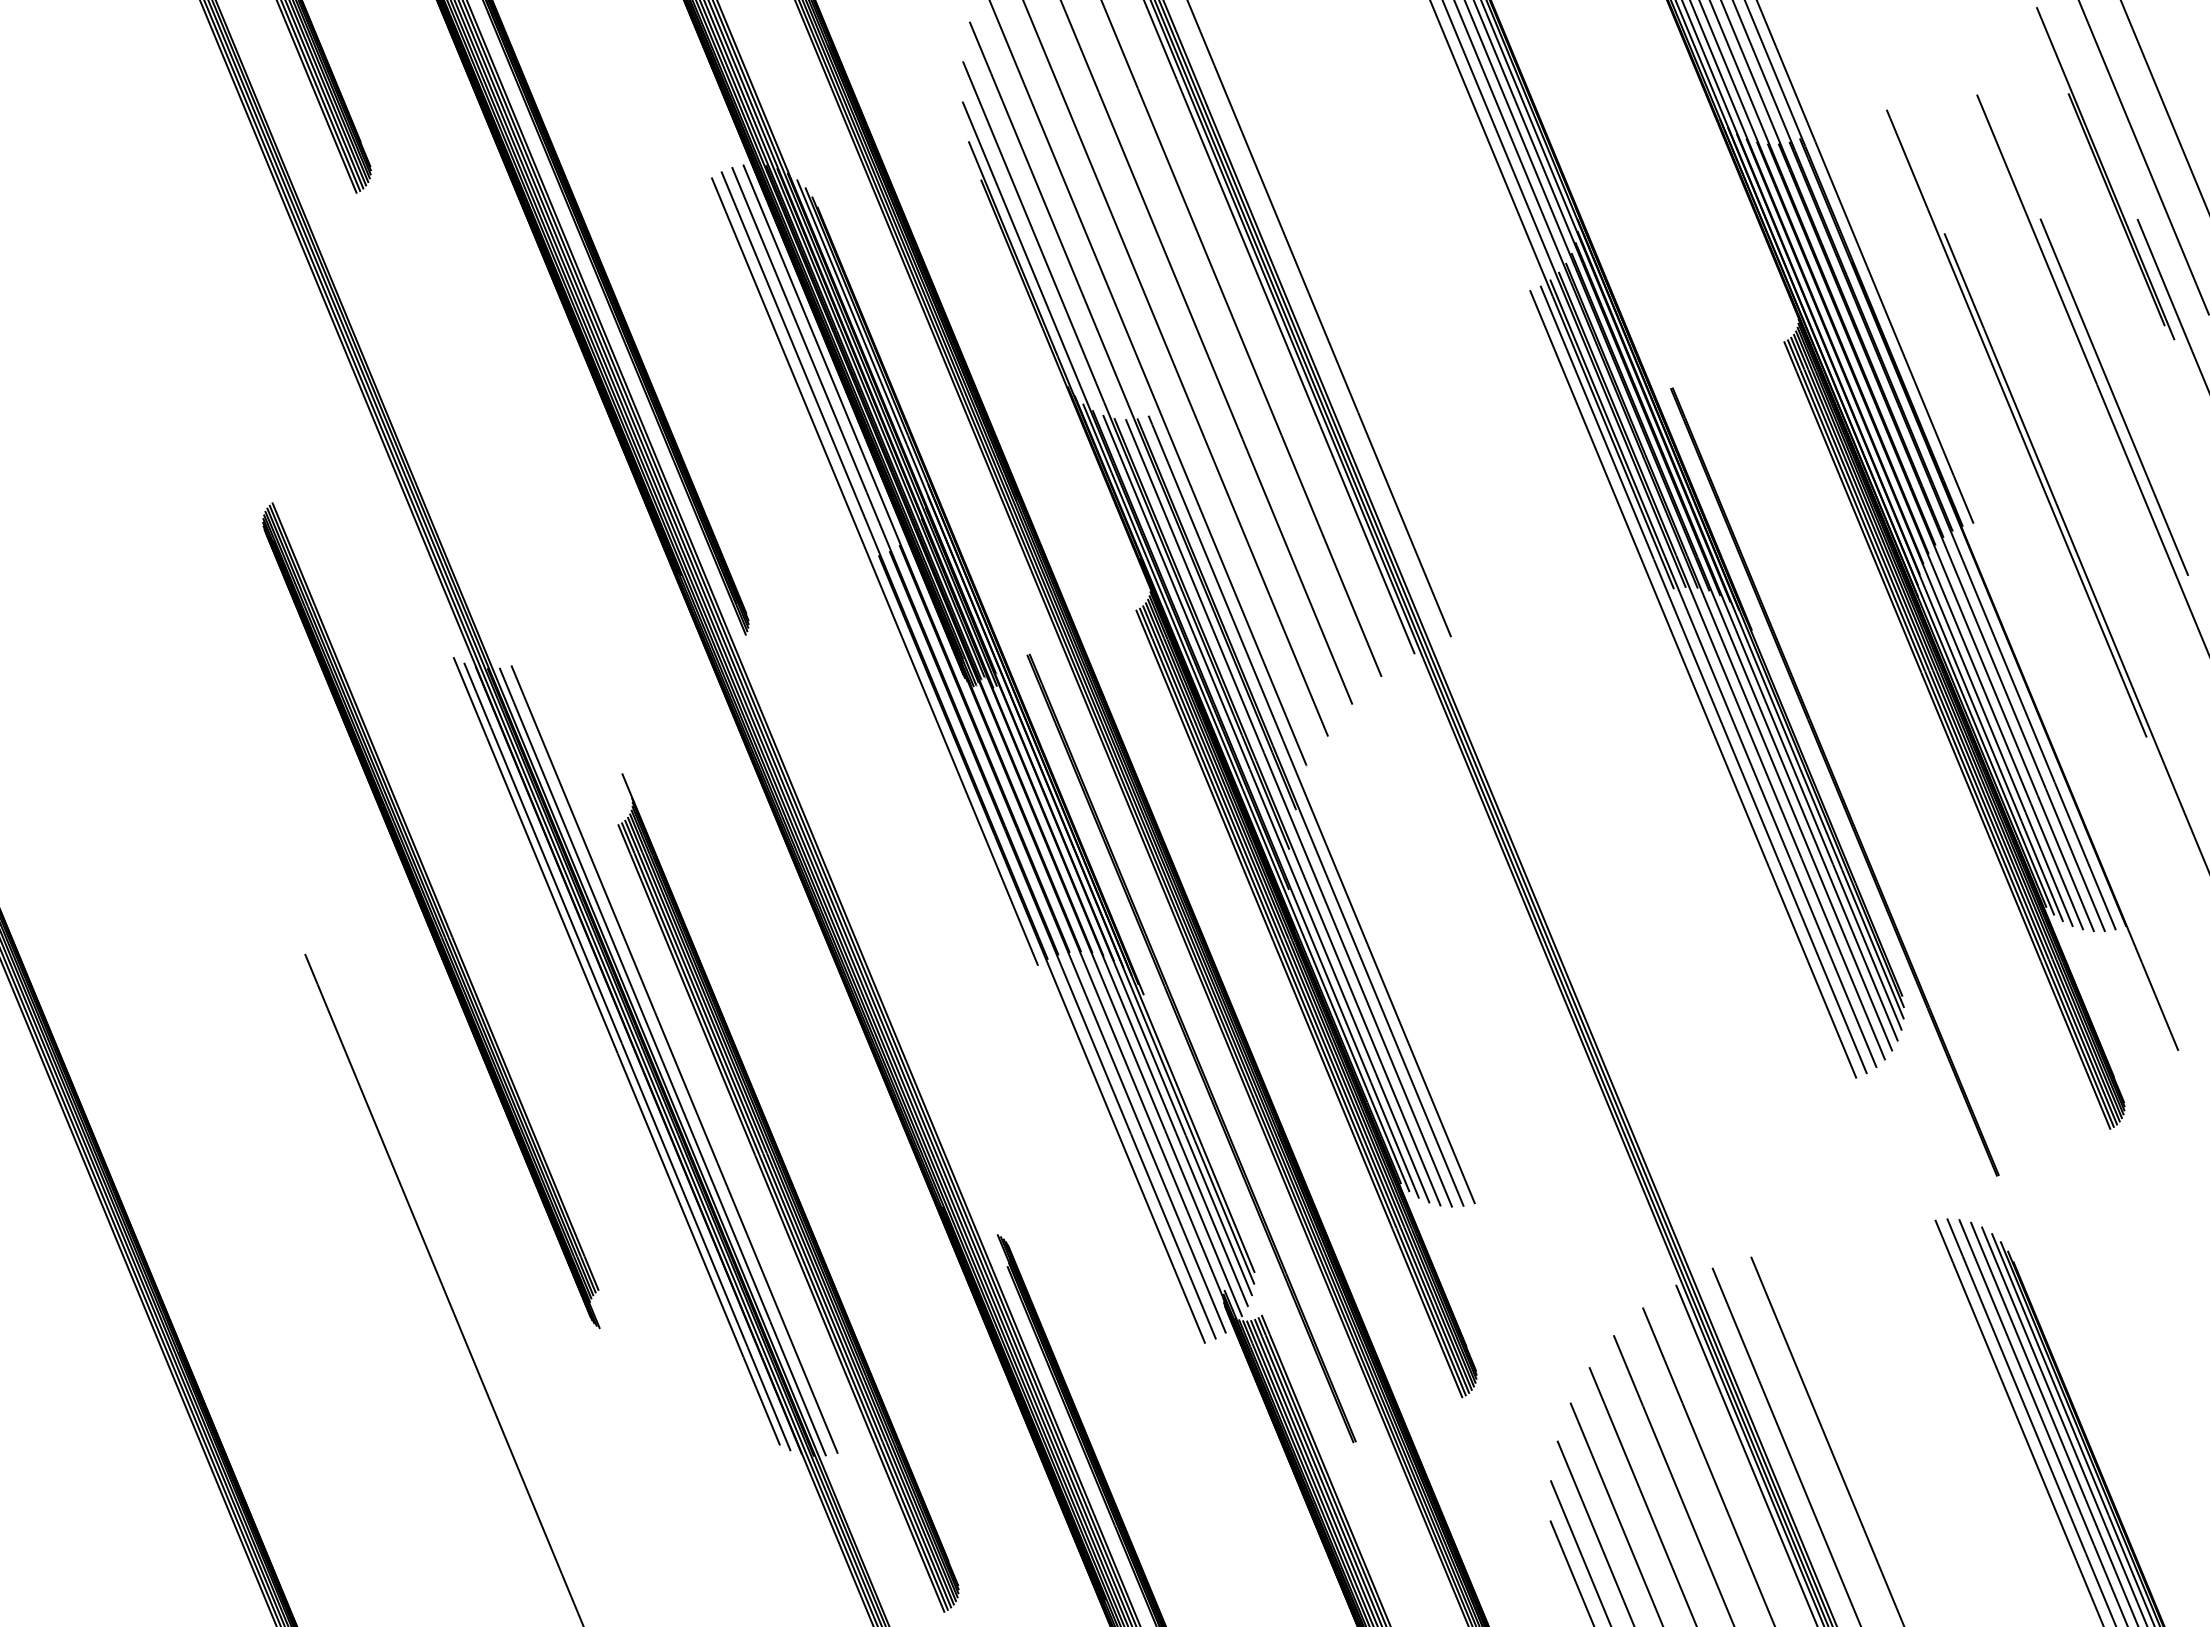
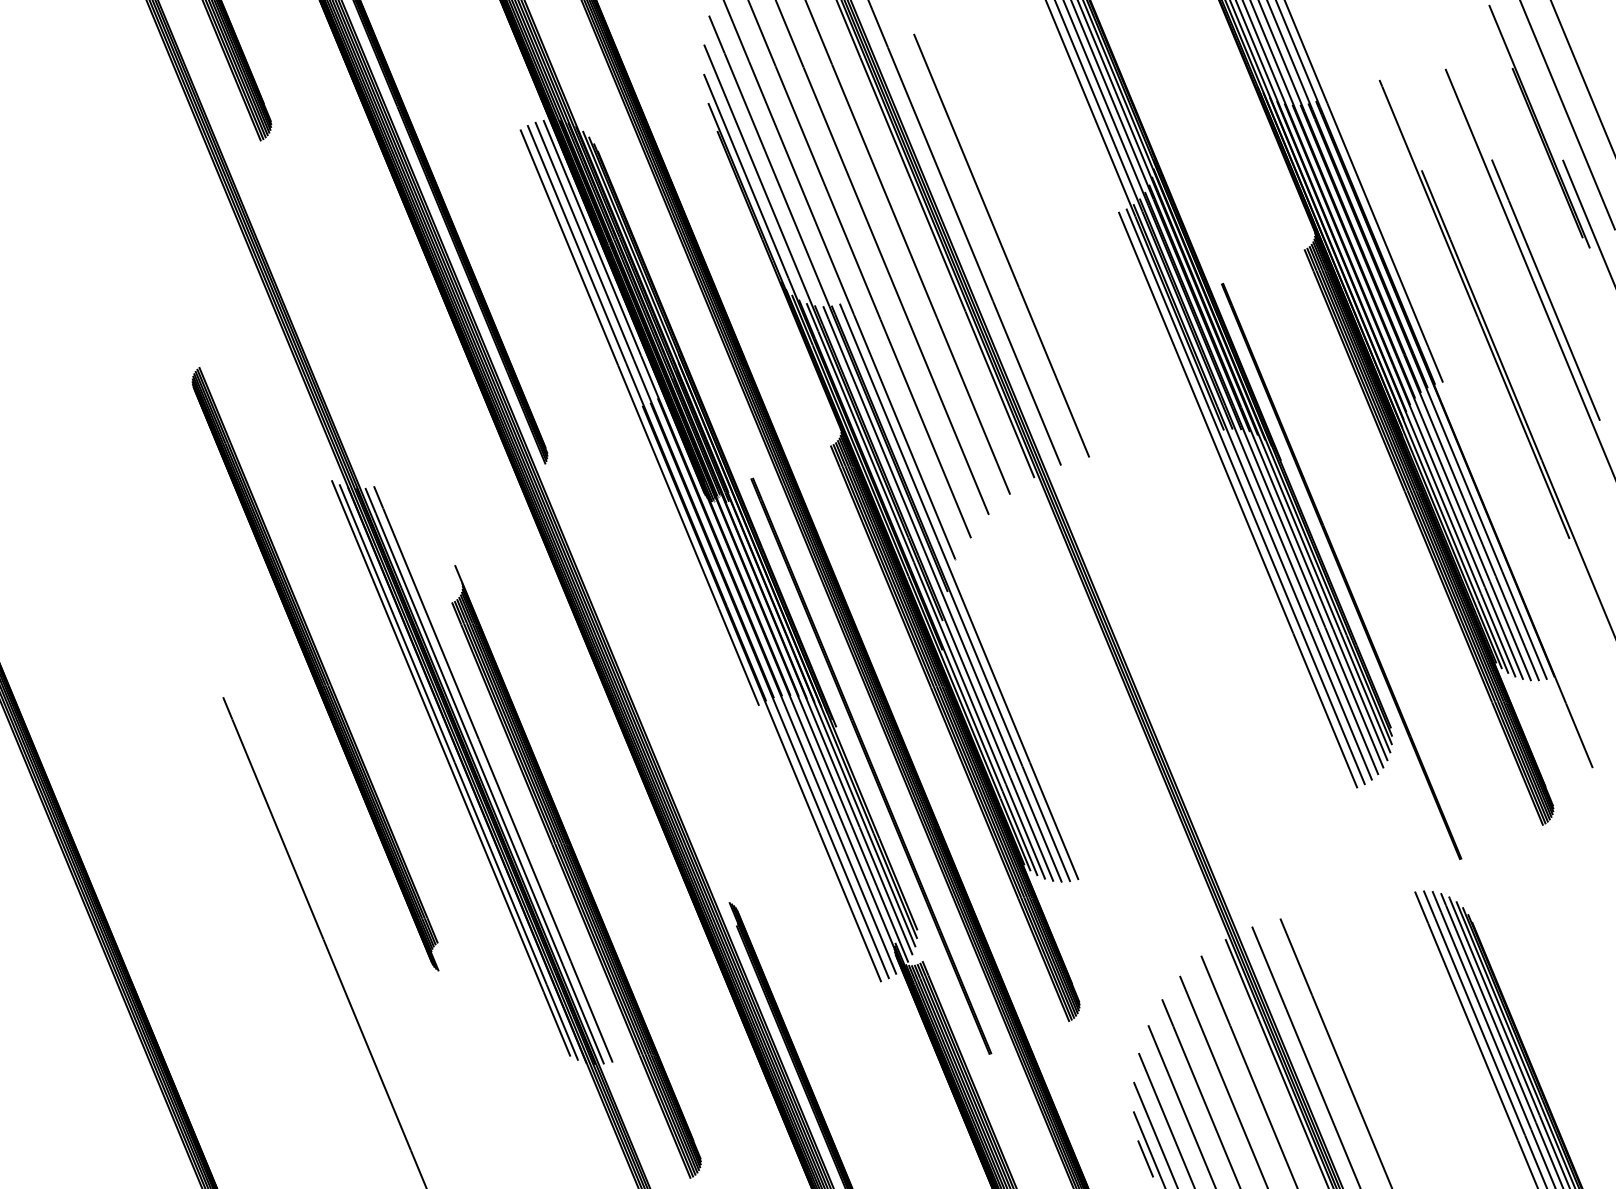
line: (1369, 336) -> (1001, 245), added
line: (1566, 1585) -> (1145, 1158), added

